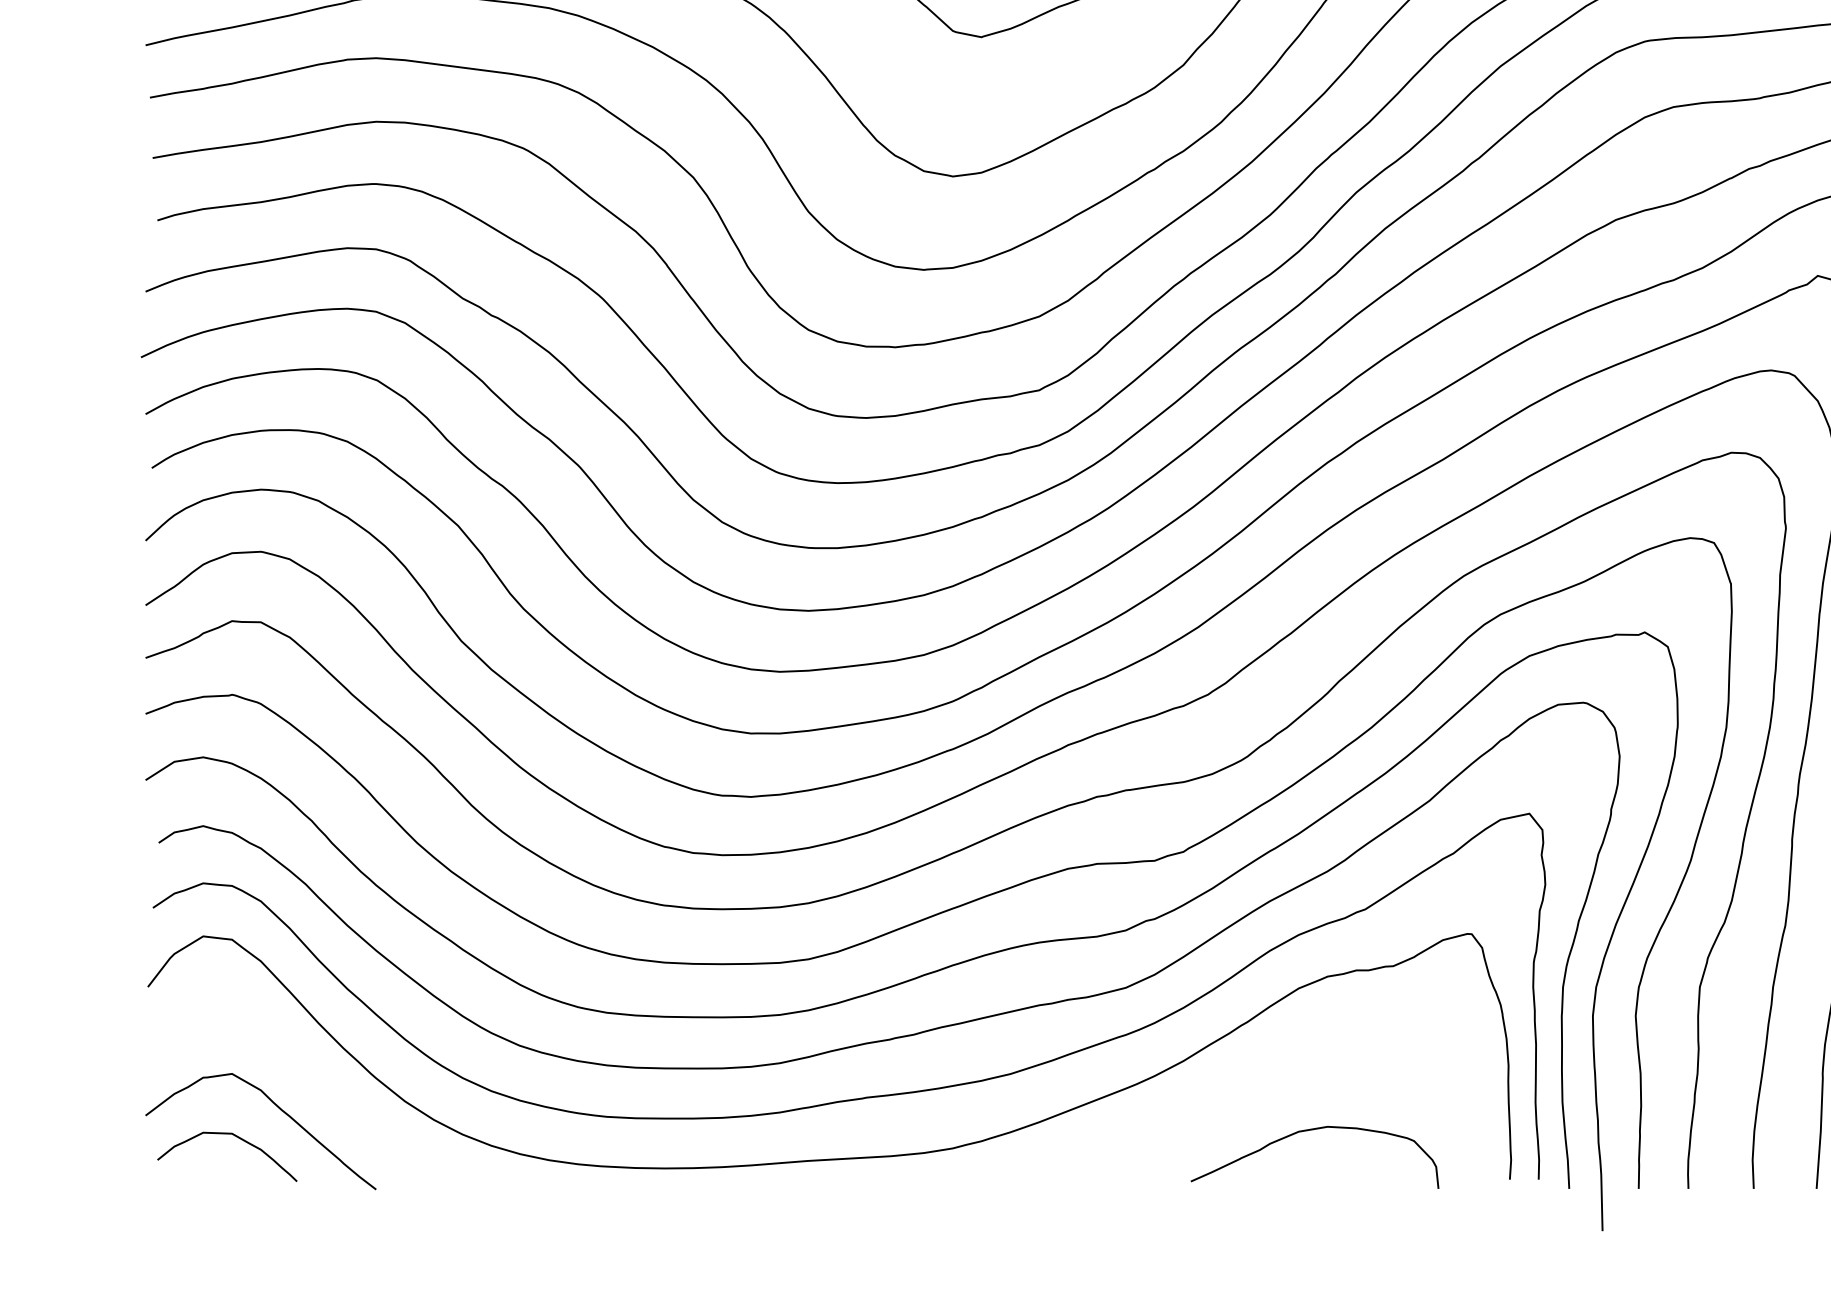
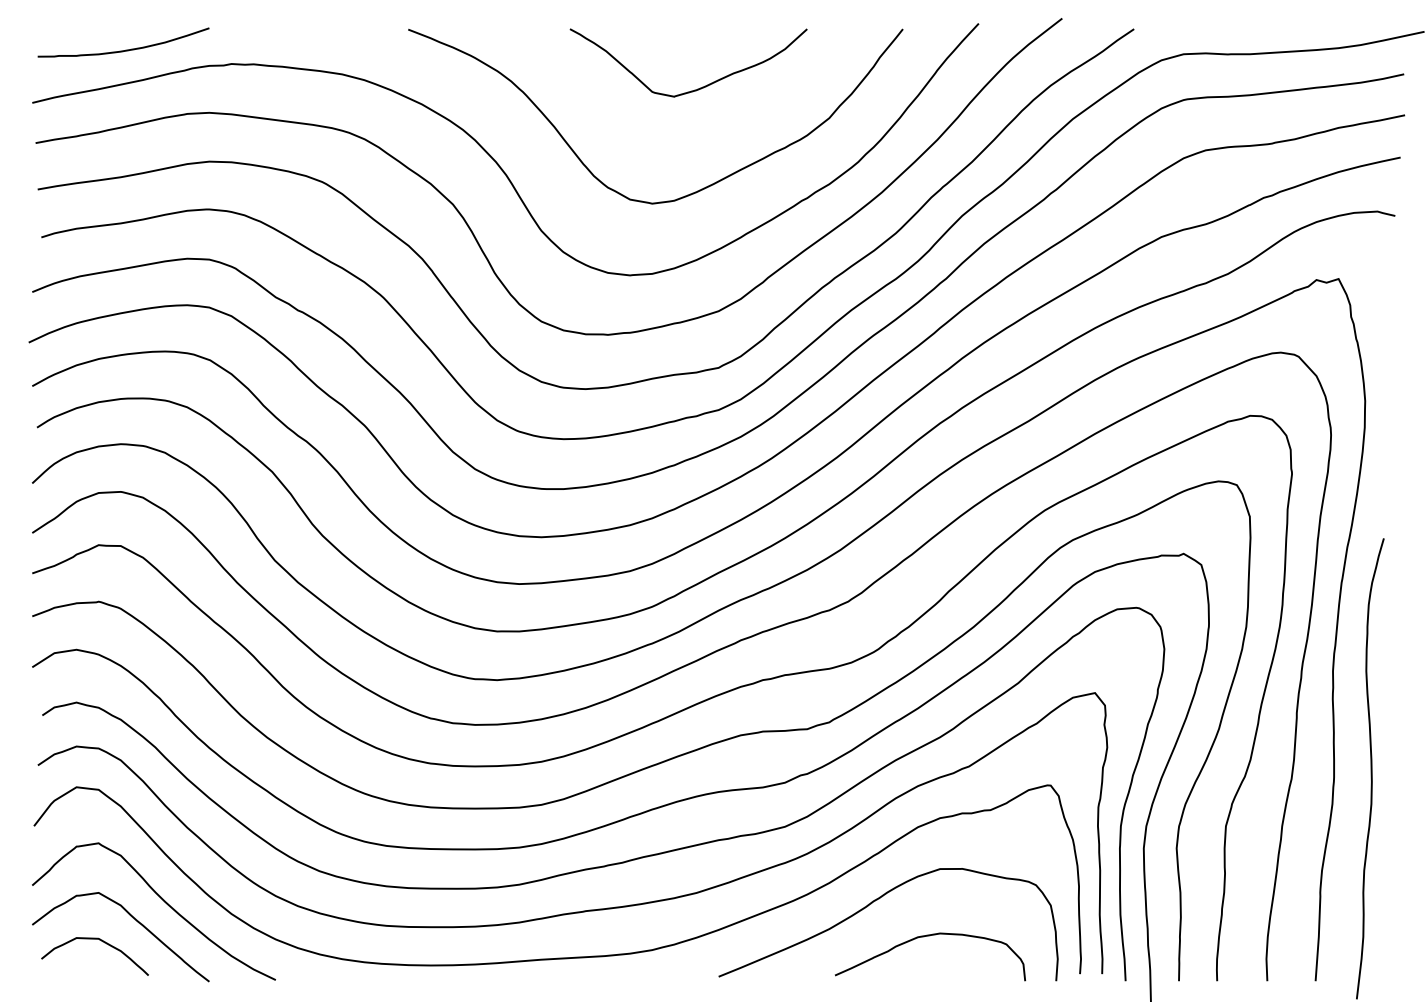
curve: (316, 1085) -> (163, 901), added
curve: (1238, 1089) -> (871, 904), added

